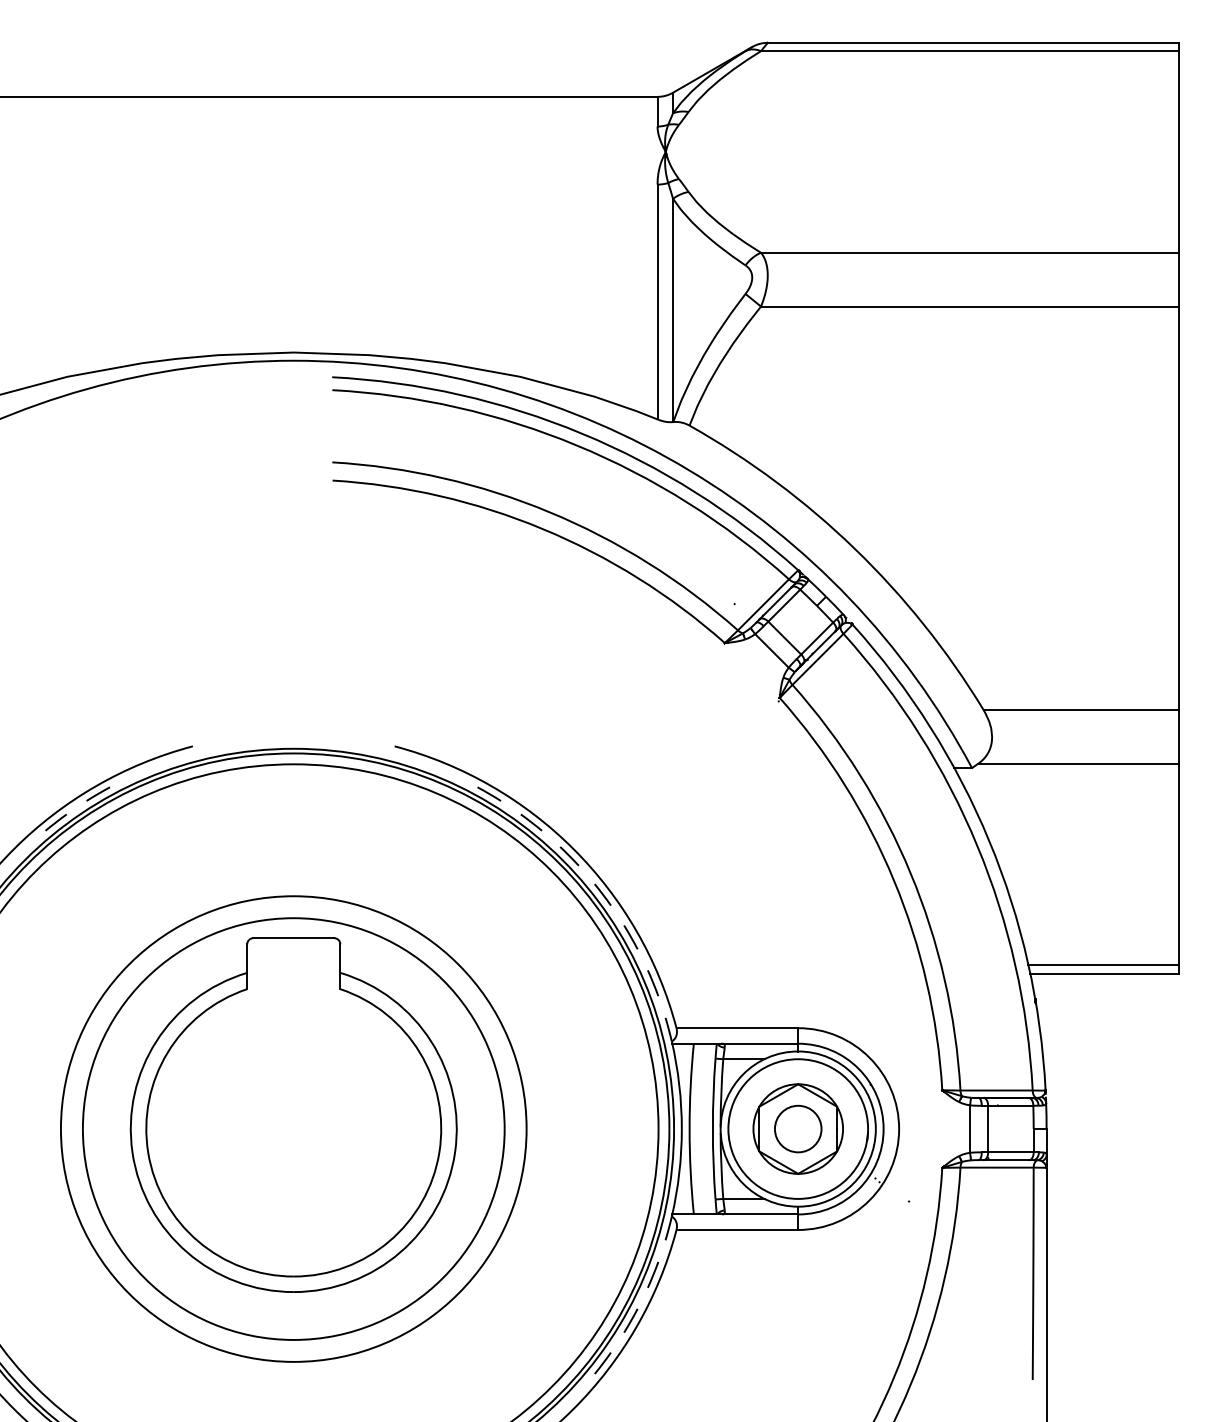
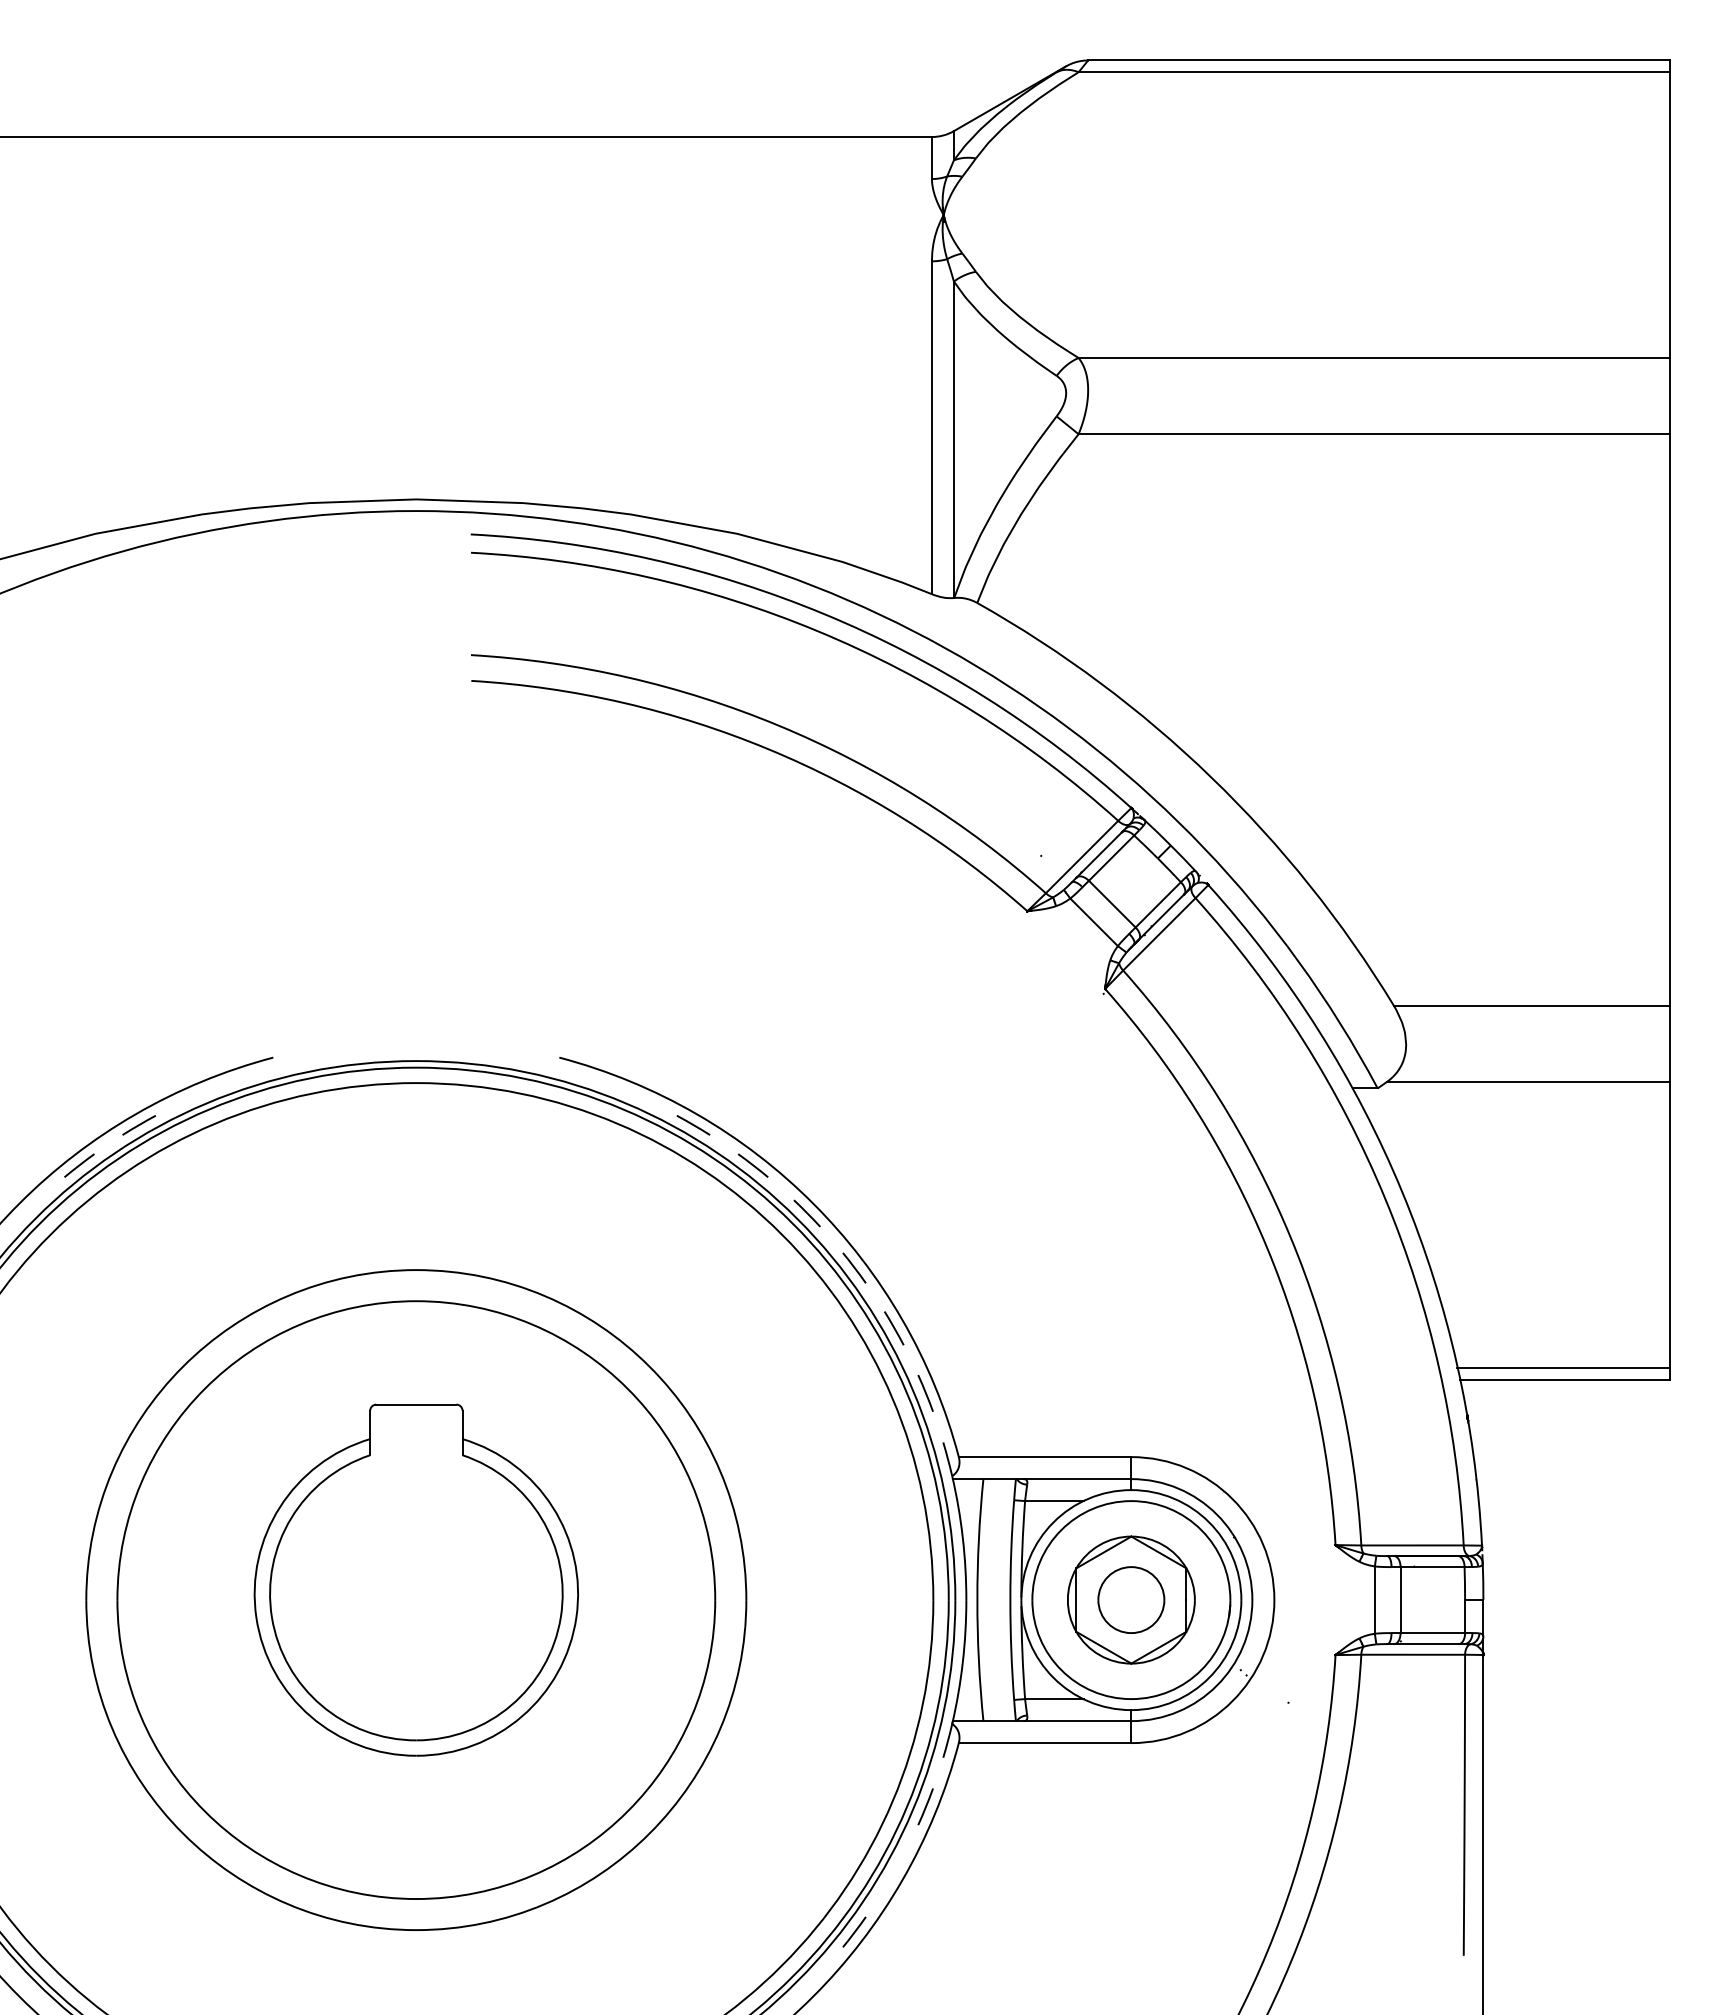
part: (293, 1114) -> (416, 1579), size x0.7
line: (631, 1320) -> (894, 1871), removed

